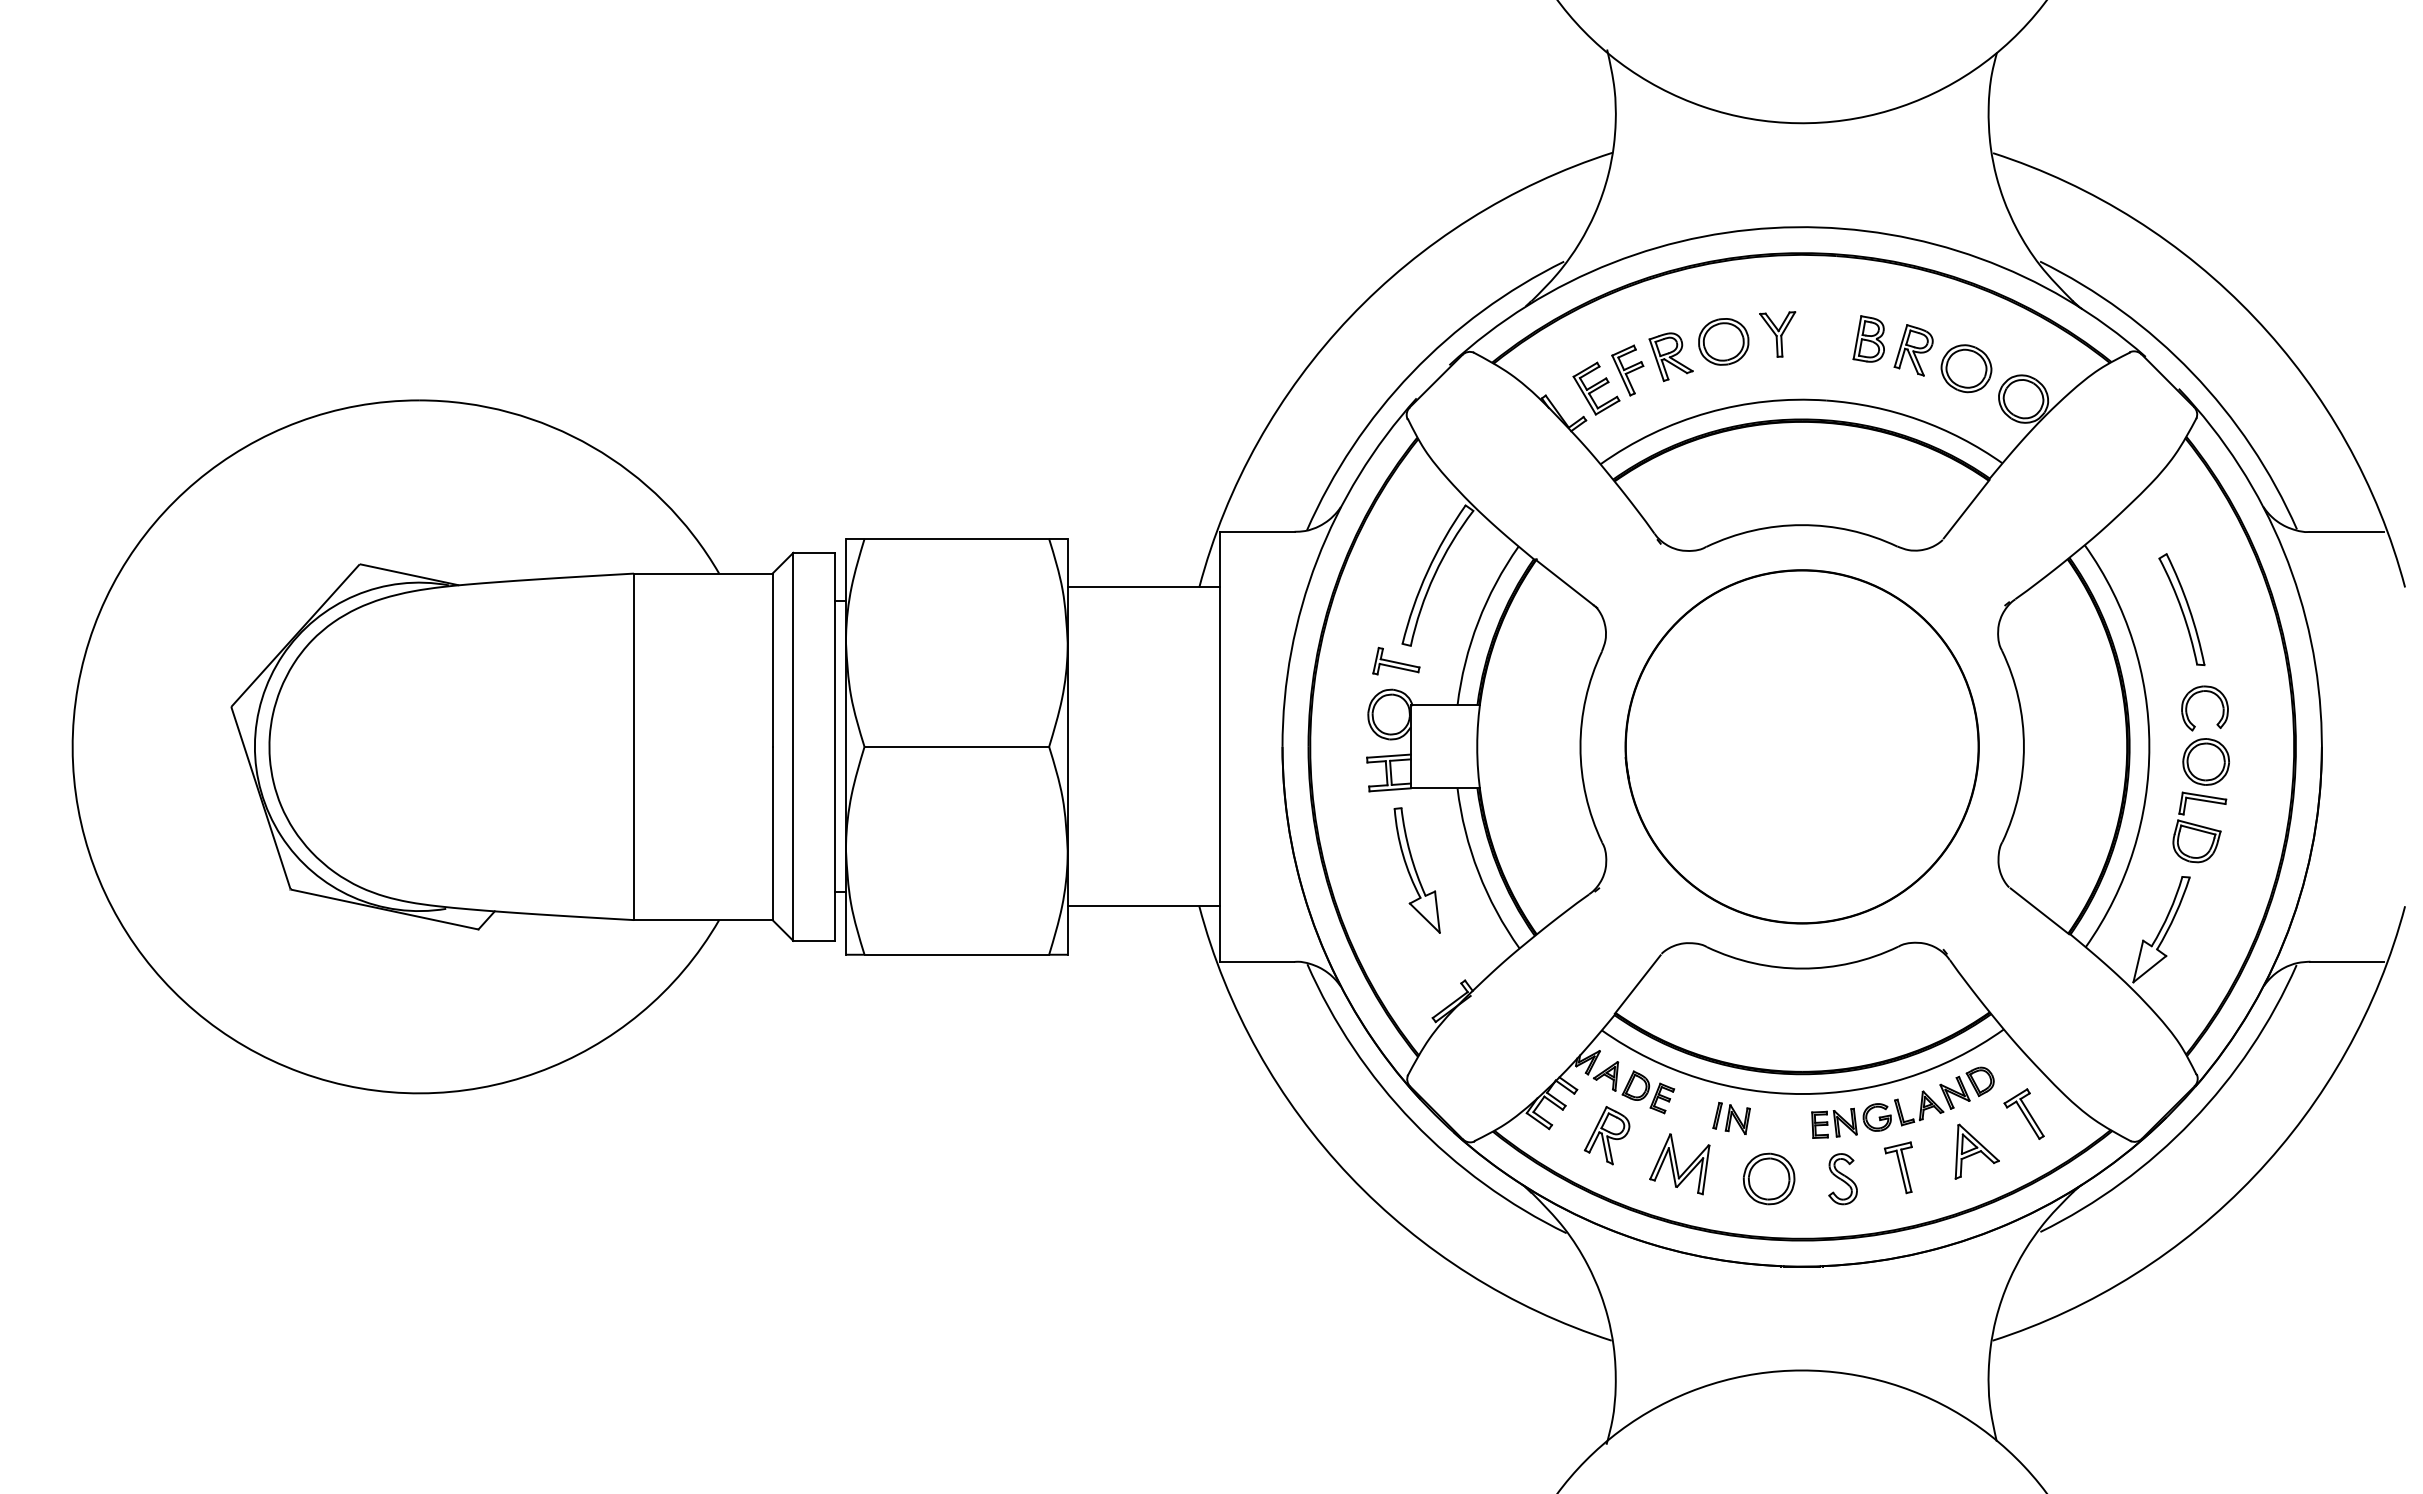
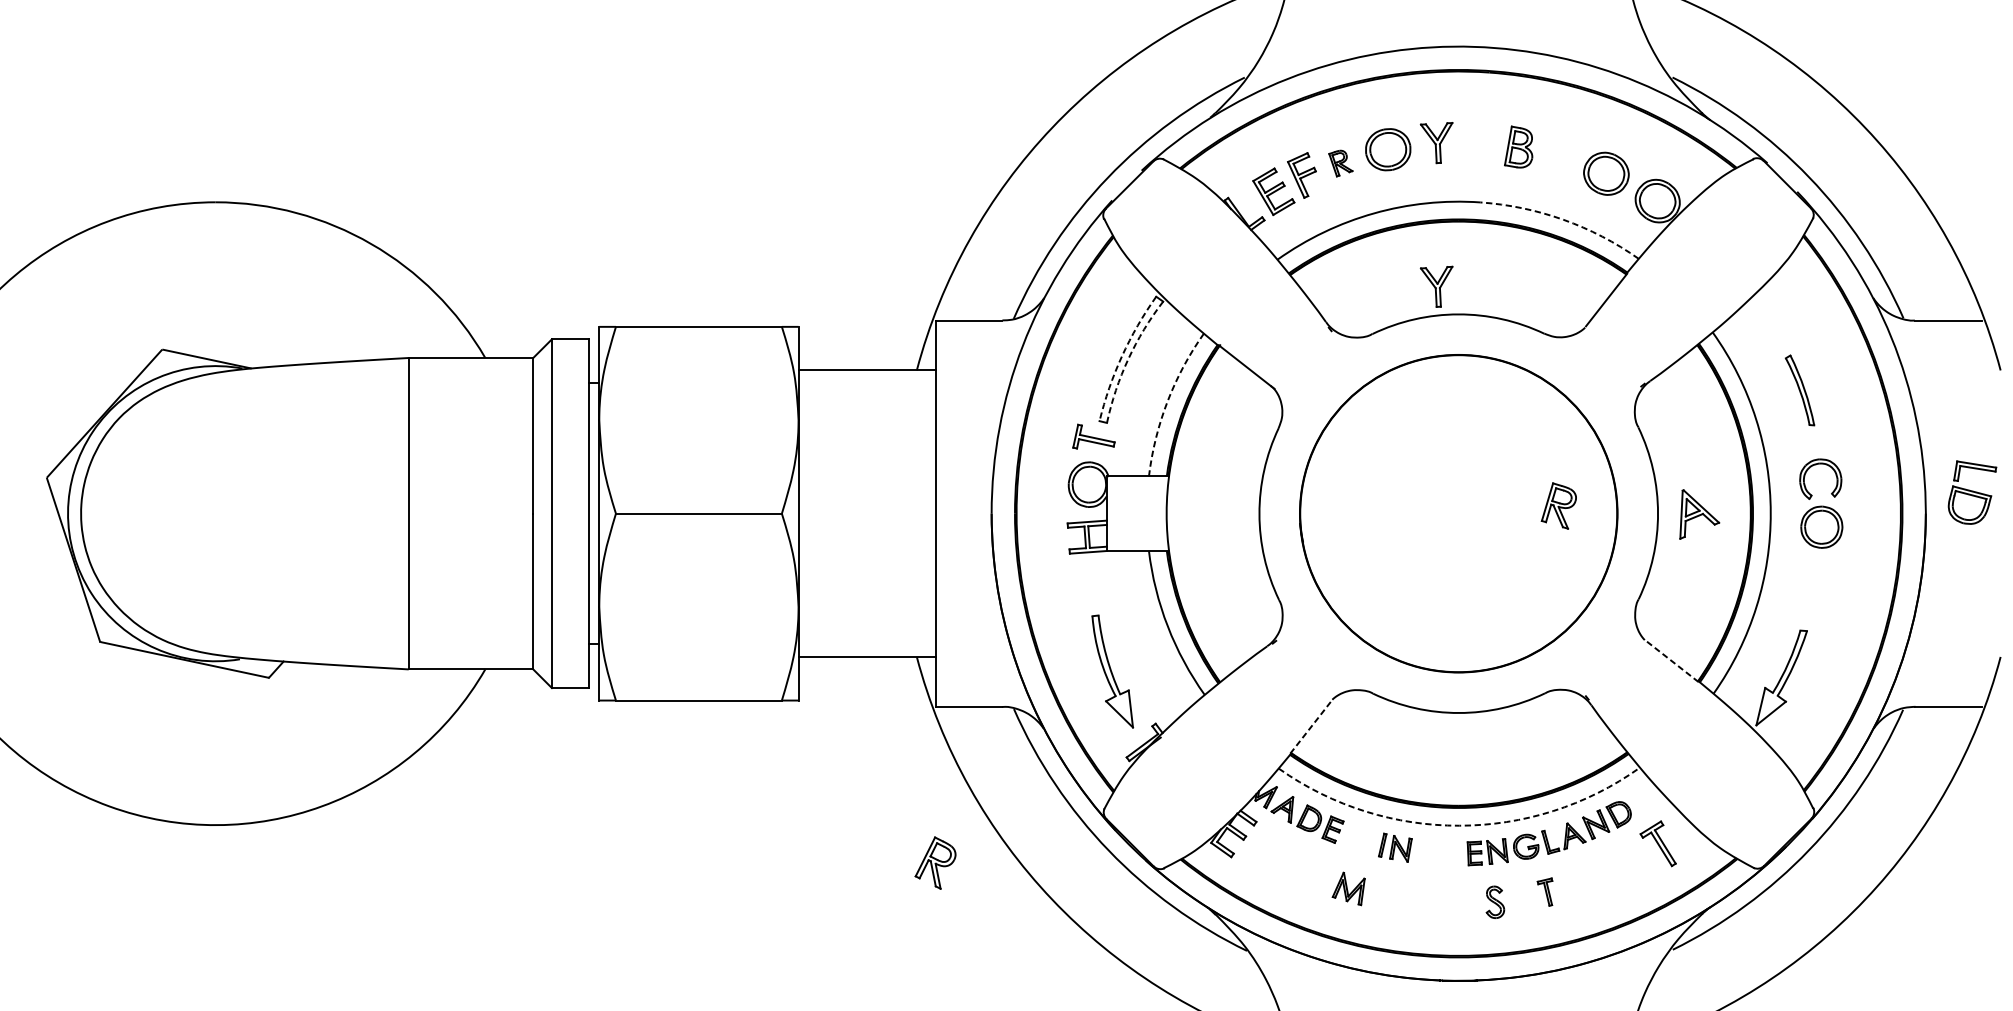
part: (1913, 350) -> (1558, 506), moved
part: (1670, 357) -> (1340, 163), size x0.6
arc: (1918, 419) -> (1563, 219), solid -> dashed
part: (1777, 494) -> (1436, 286), added
arc: (1427, 571) -> (1121, 356), solid -> dashed
arc: (1434, 574) -> (1128, 358), solid -> dashed
part: (2181, 609) -> (1799, 390), size x0.7
arc: (1478, 622) -> (1167, 401), solid -> dashed
part: (2199, 827) -> (1972, 492), moved
part: (1416, 870) -> (1112, 671), moved
line: (2039, 911) -> (1672, 661), solid -> dashed
line: (1638, 984) -> (1311, 727), solid -> dashed
arc: (1803, 1094) -> (1459, 826), solid -> dashed
part: (1606, 1135) -> (935, 863), moved
part: (1976, 1151) -> (1698, 514), moved
part: (1679, 1164) -> (1348, 889), size x0.6
part: (1897, 1167) -> (1544, 891), size x0.6
part: (1768, 1178) -> (1428, 901), removed
part: (1842, 1179) -> (1494, 902), size x0.7

